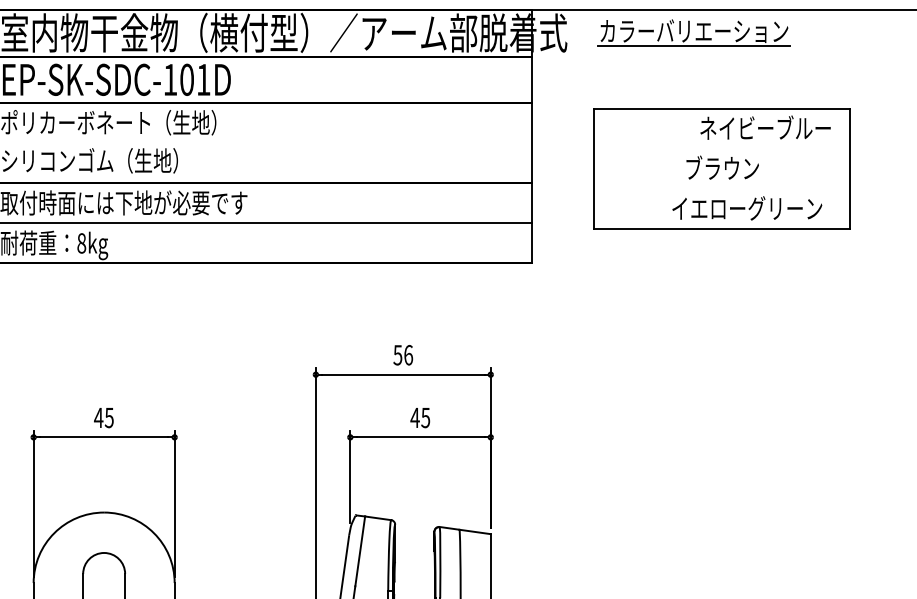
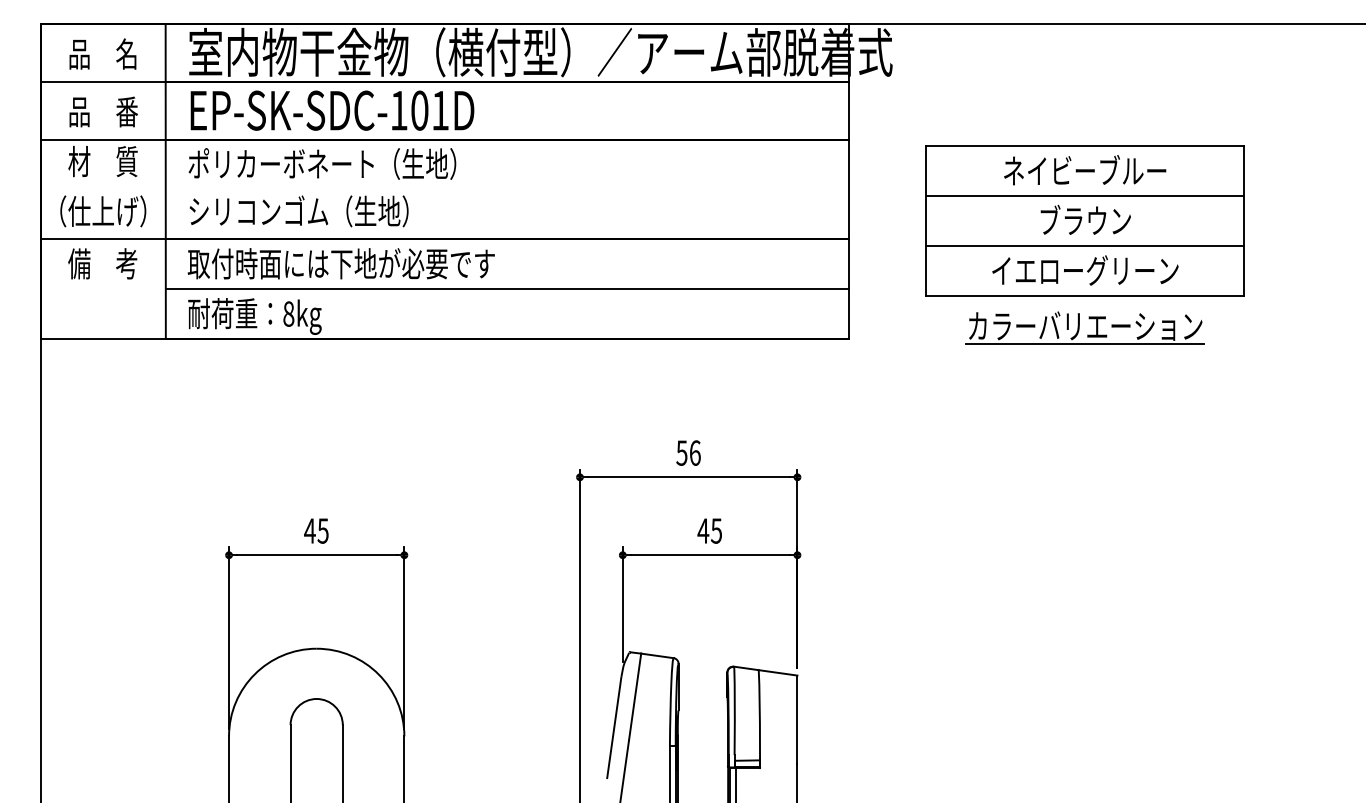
part: (693, 32) -> (1084, 327), moved
text: (765, 127) -> (1085, 170), moved
line: (722, 148) -> (1085, 196), added
line: (722, 189) -> (1085, 246), added
text: (747, 208) -> (1085, 270), moved

